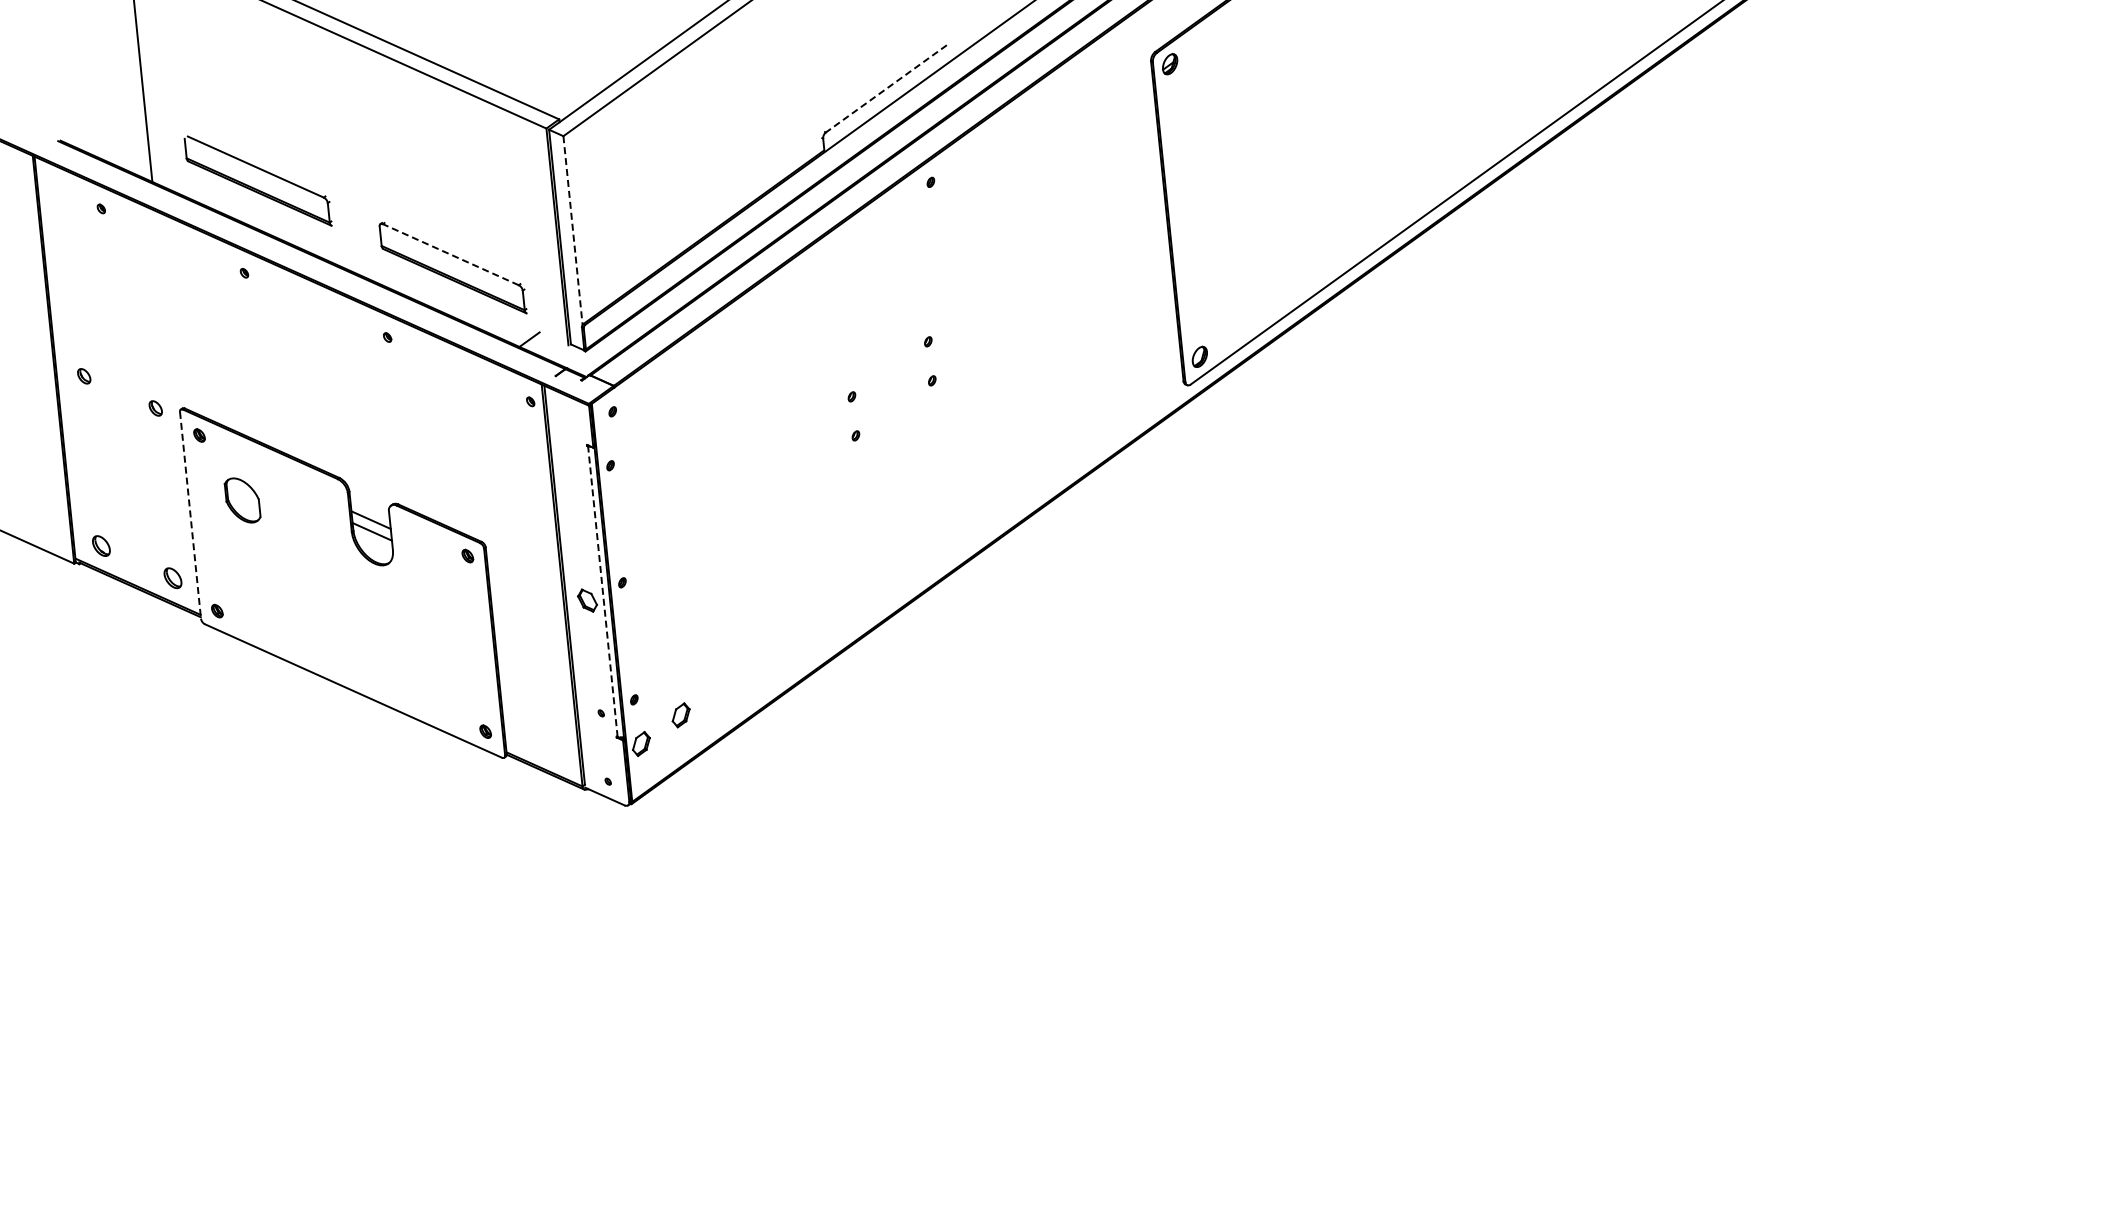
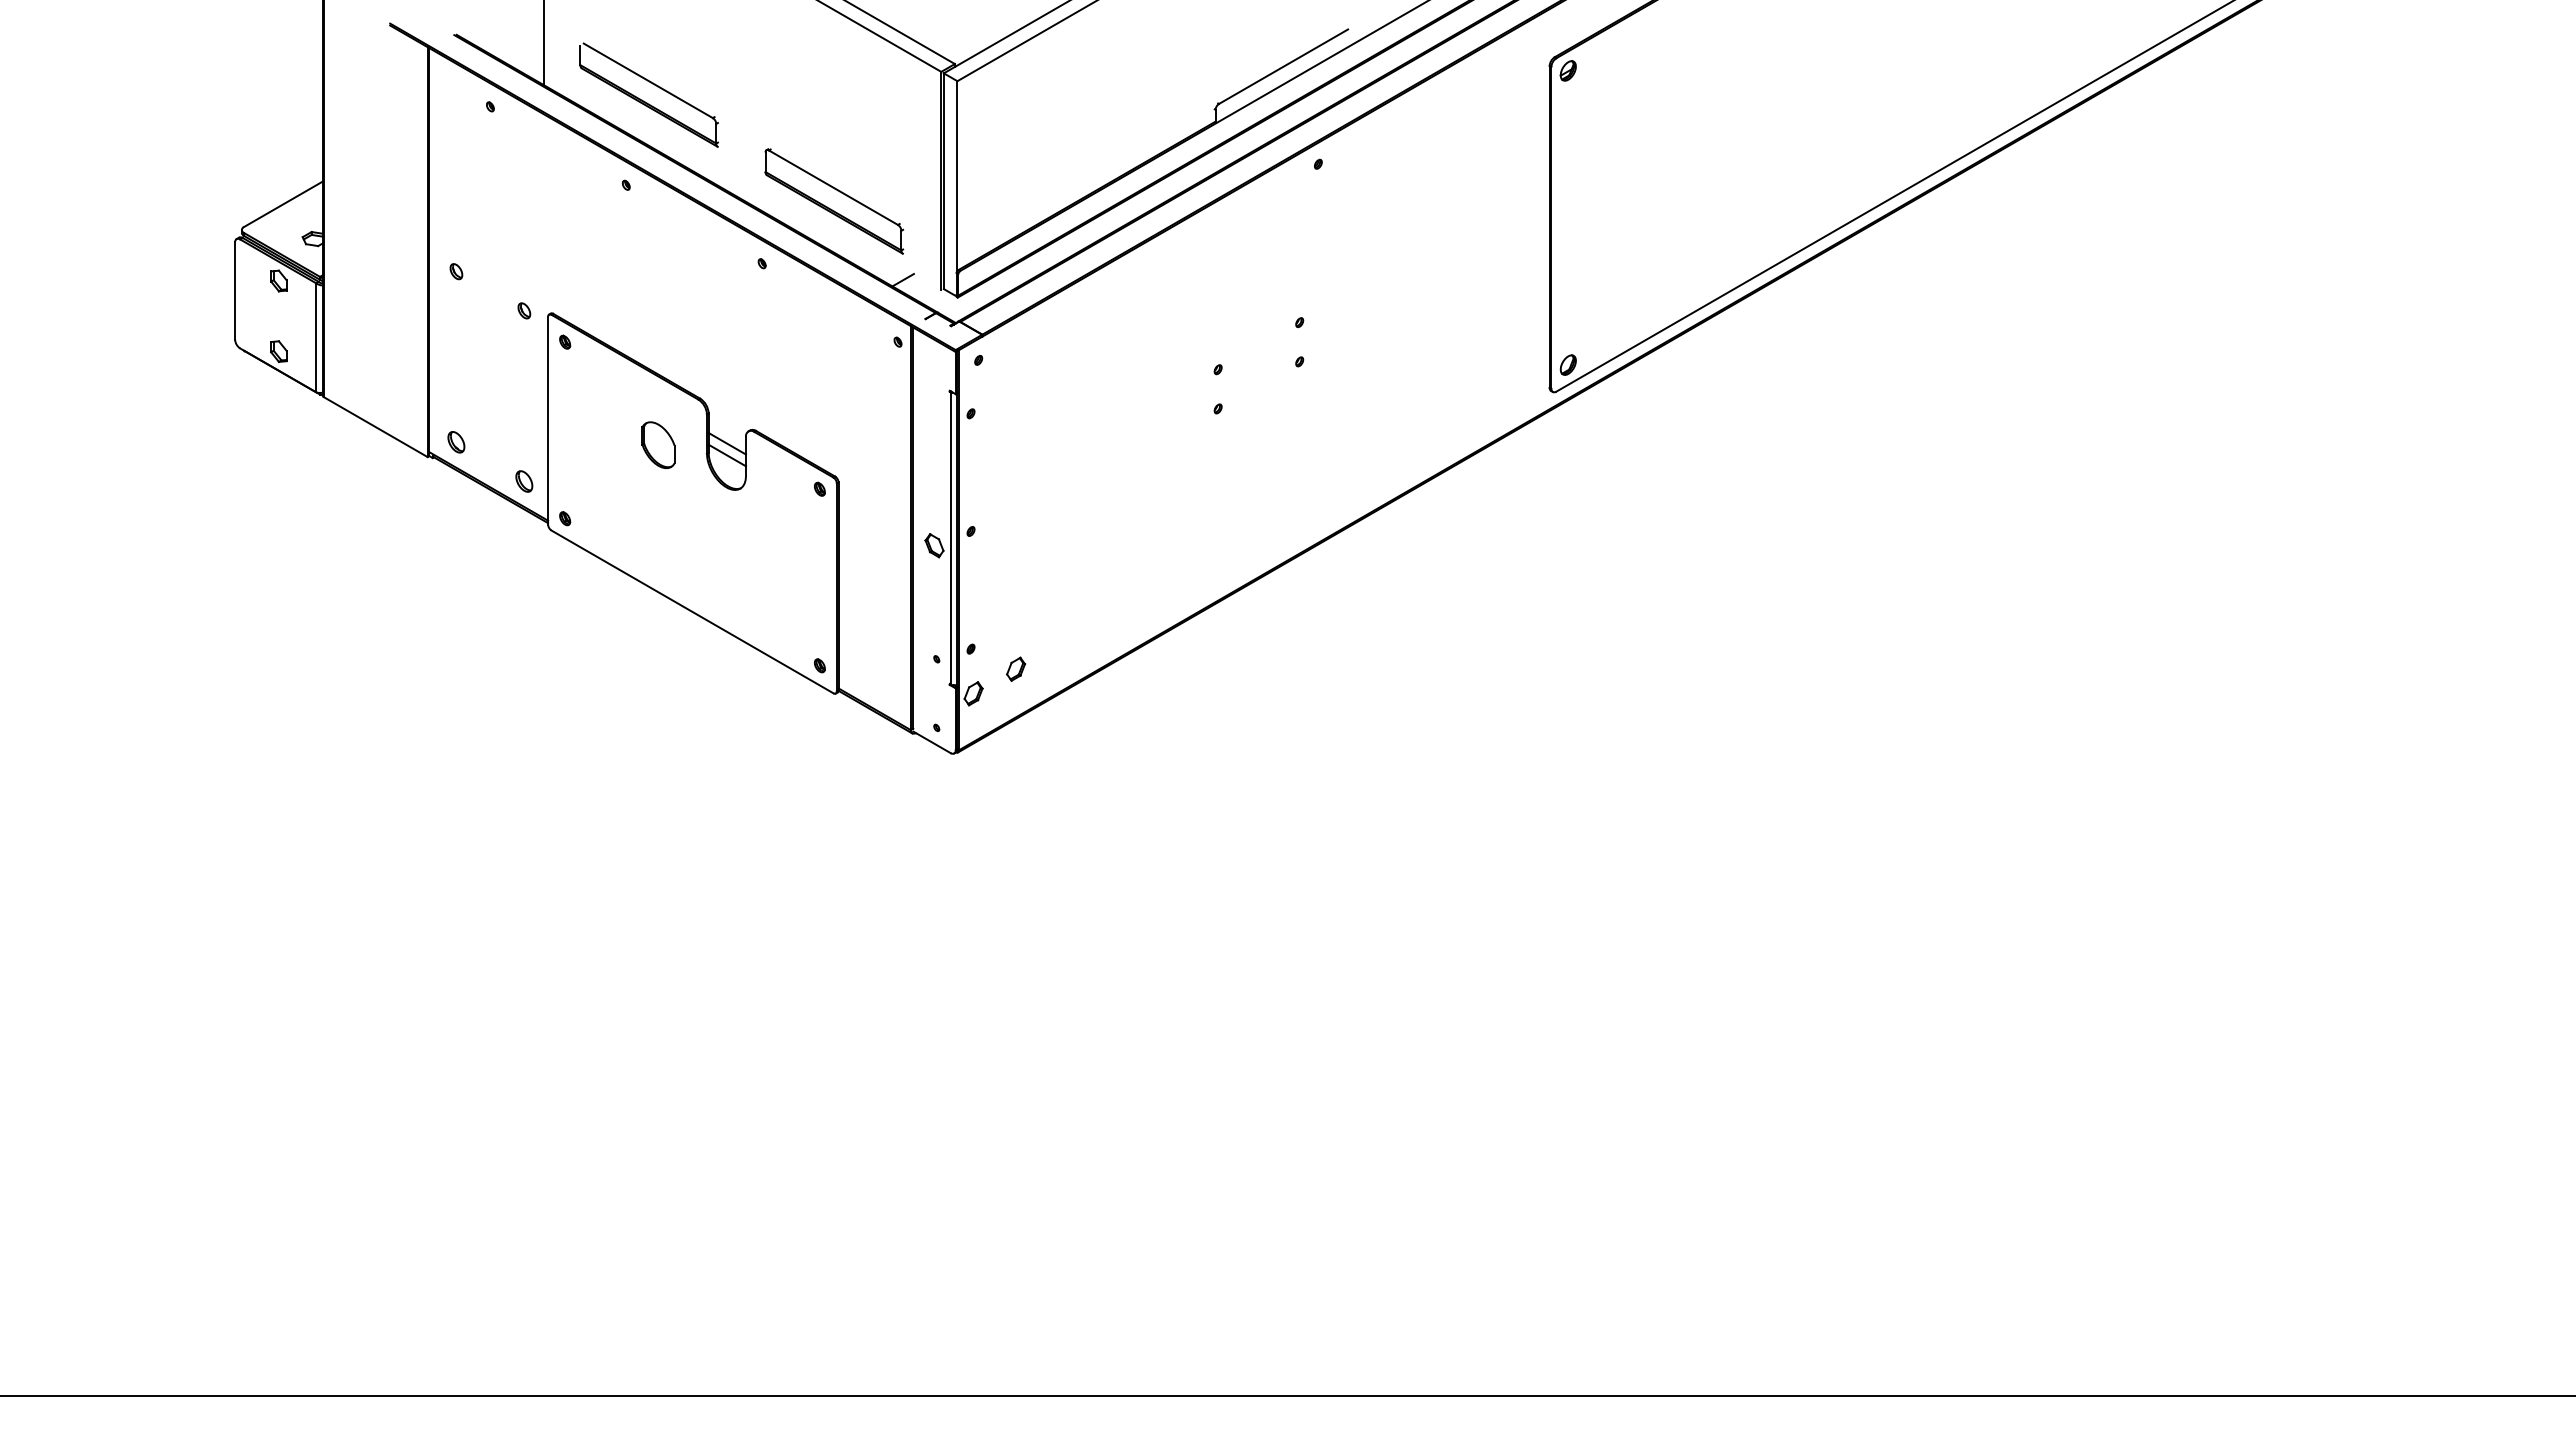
line: (886, 88) -> (1283, 66), dashed -> solid
line: (573, 231) -> (957, 176), dashed -> solid
line: (450, 254) -> (833, 187), dashed -> solid
part: (242, 500) -> (658, 445), moved
line: (190, 515) -> (548, 420), dashed -> solid
line: (602, 590) -> (950, 537), dashed -> solid

